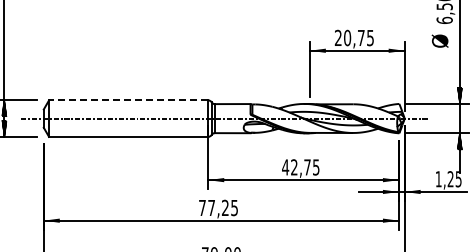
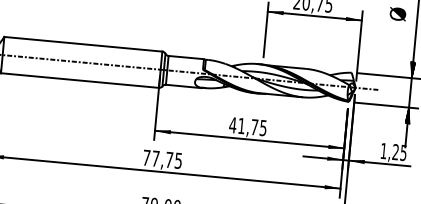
line: (128, 100) -> (83, 44), dashed -> solid
text: (294, 167) -> (241, 126), 42,75 -> 41,75
text: (225, 207) -> (169, 159), 77,25 -> 77,75

